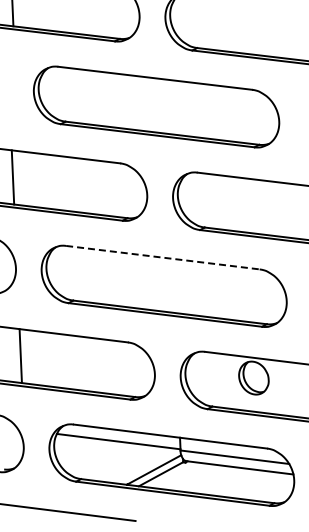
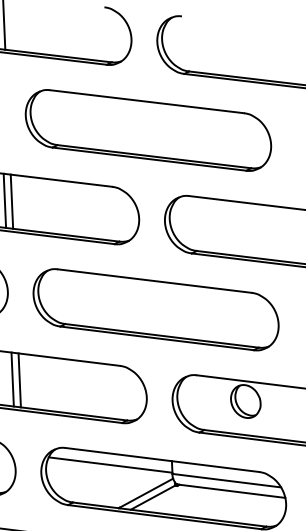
line: (19, 178) -> (11, 201), added
line: (163, 257) -> (155, 280), dashed -> solid
line: (27, 356) -> (19, 379), added

